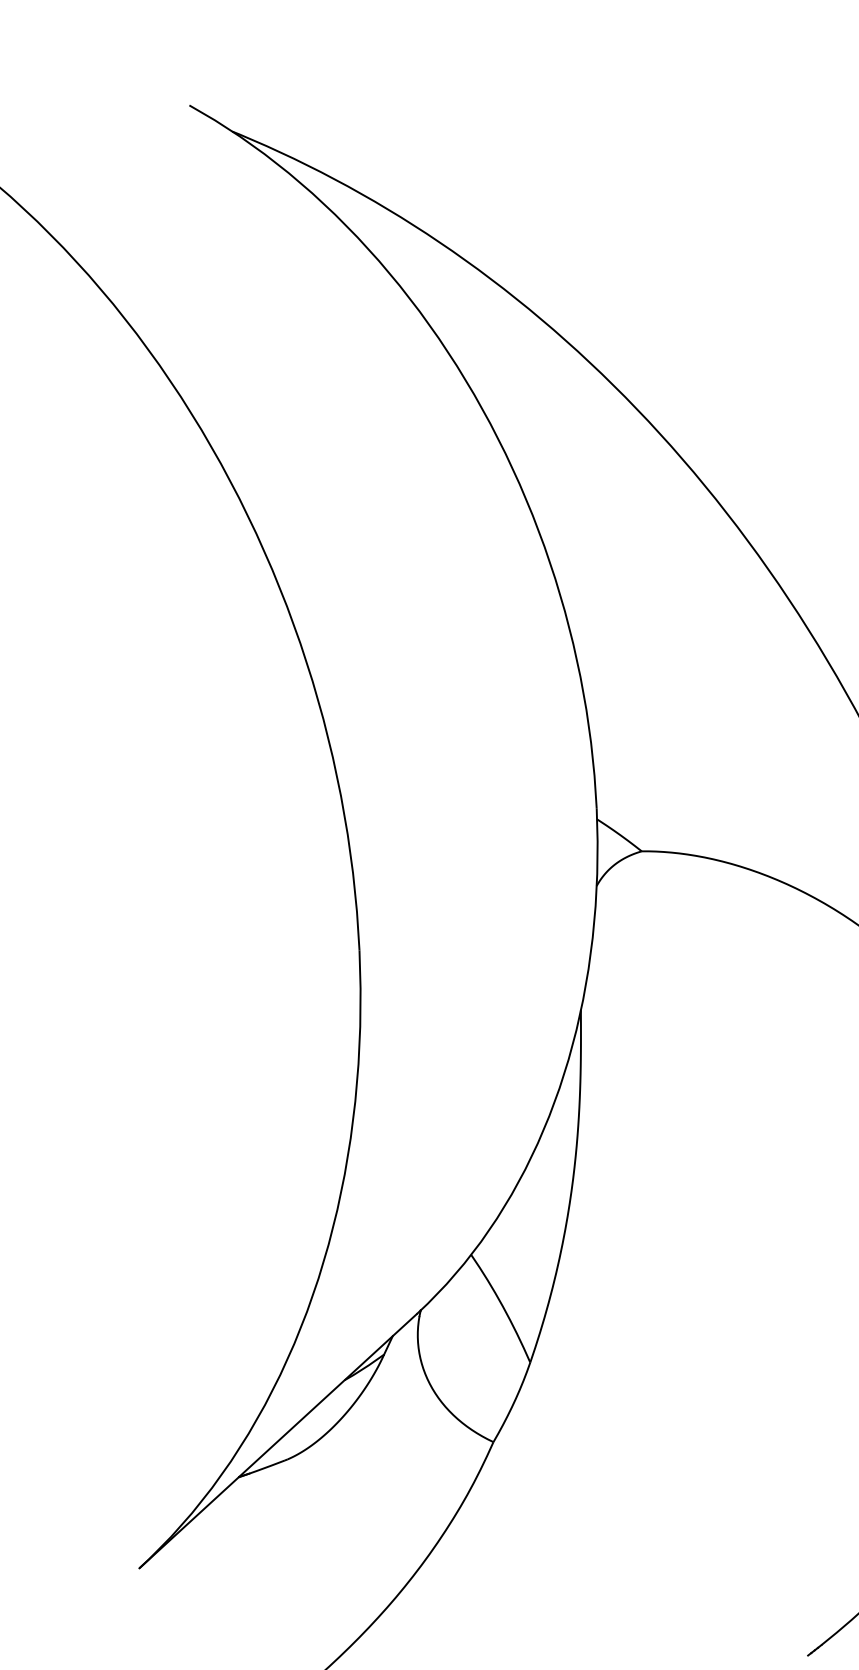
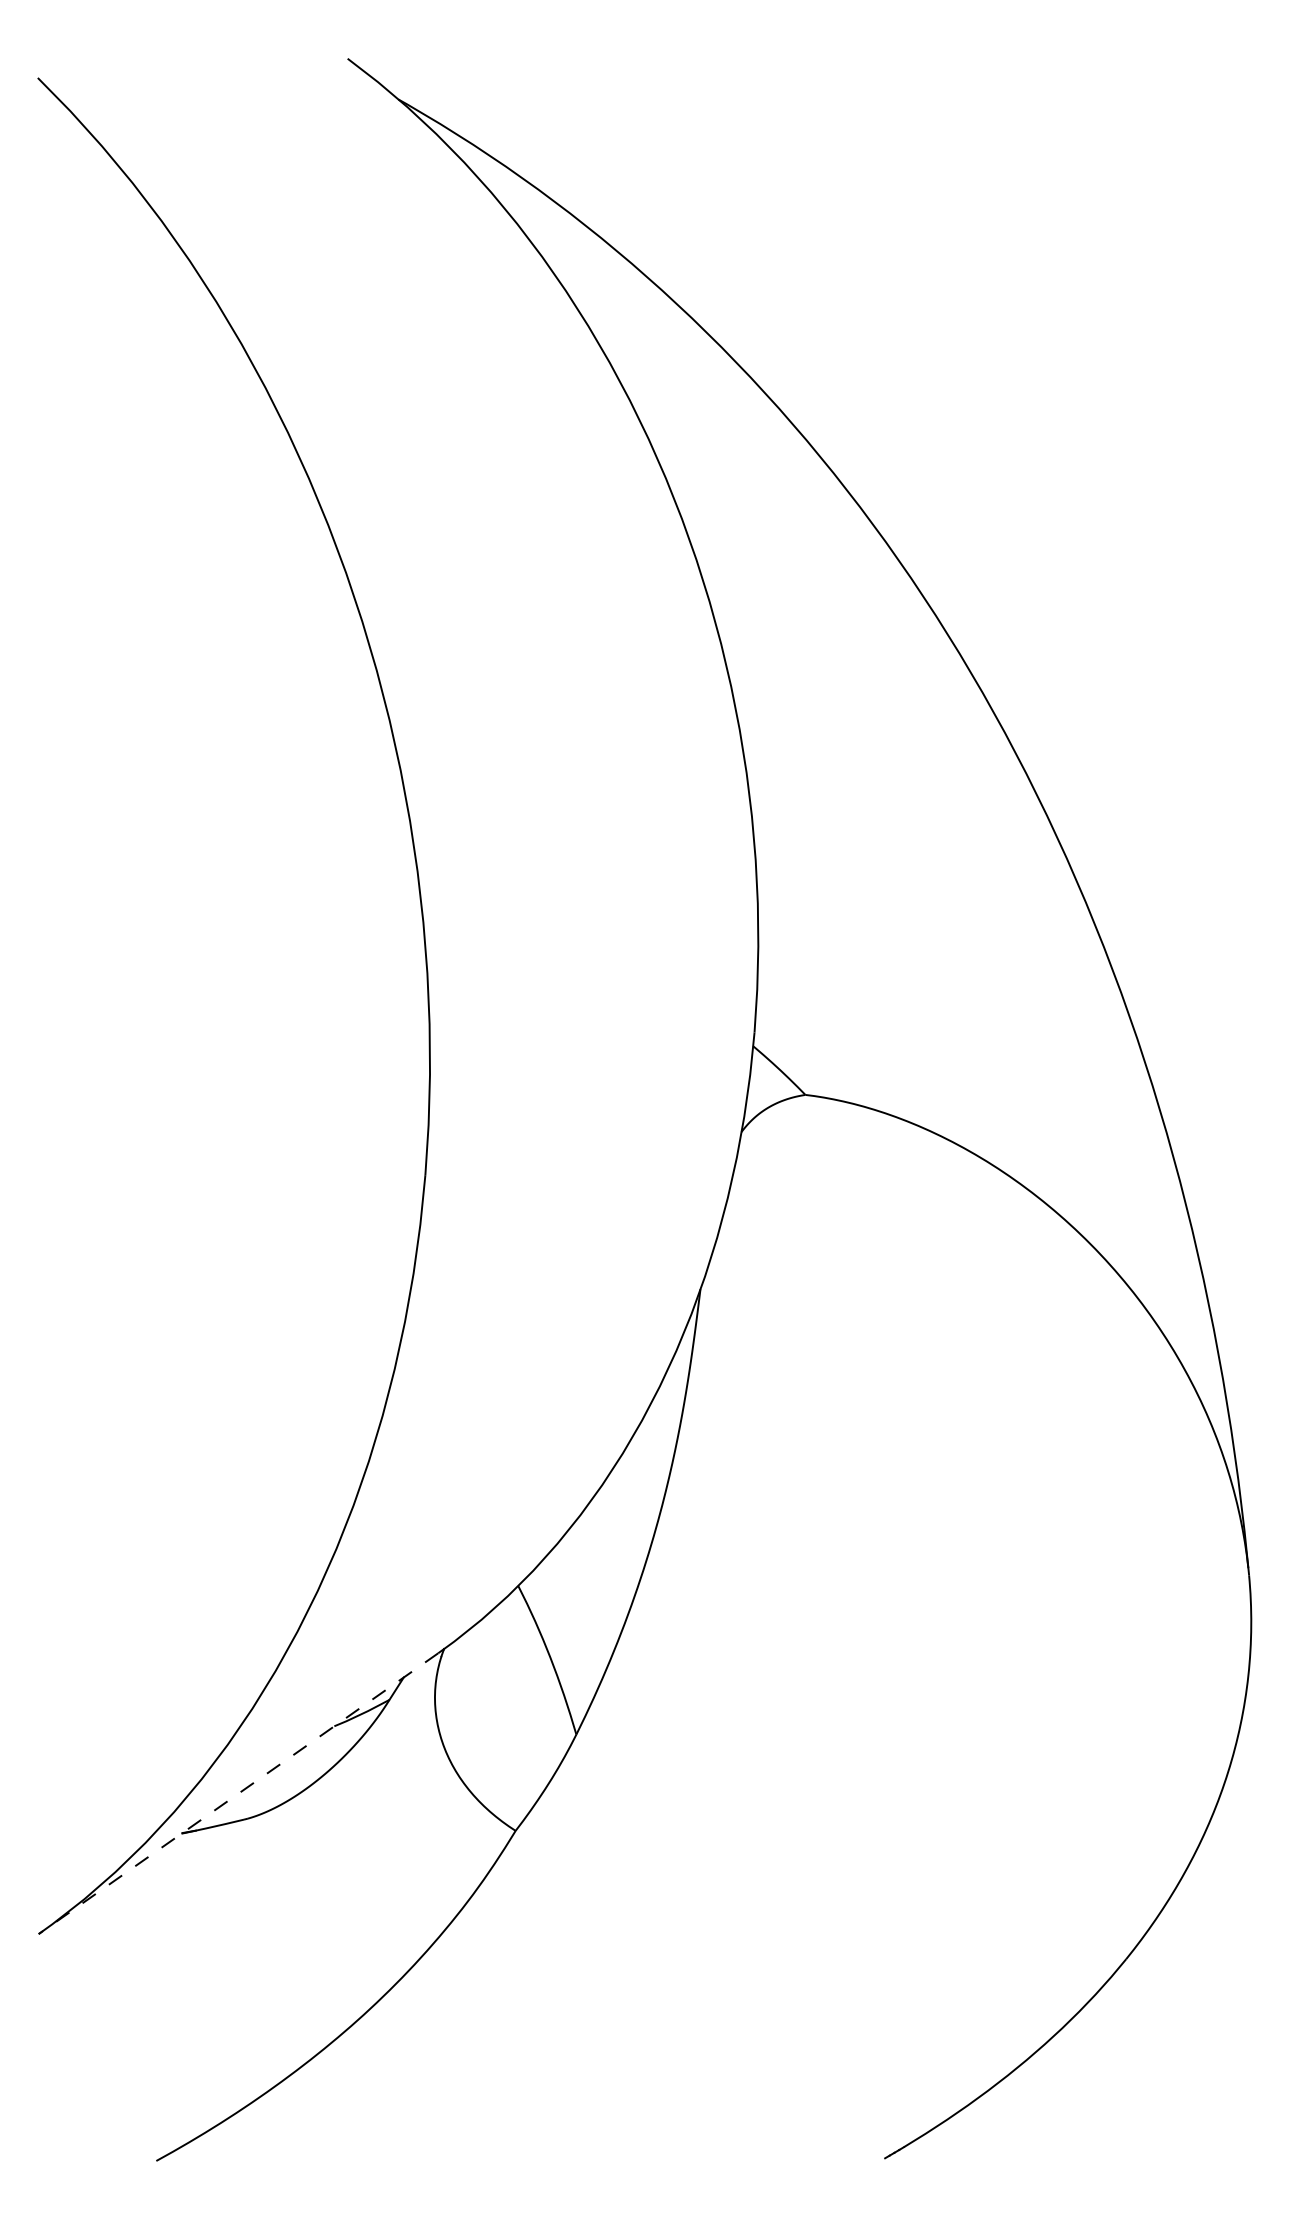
line: (278, 1441) -> (238, 1793), solid -> dashed

